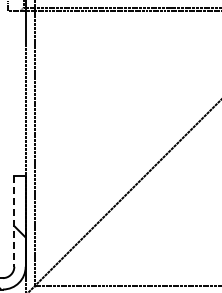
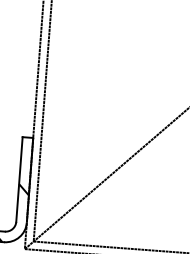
line: (14, 221) -> (19, 179), dashed -> solid

